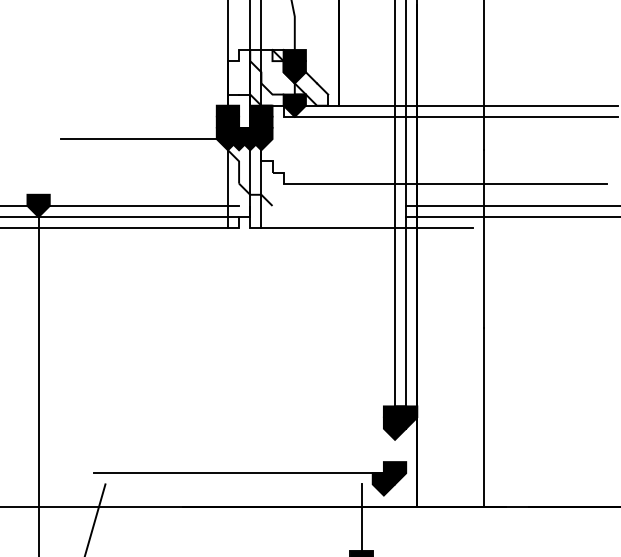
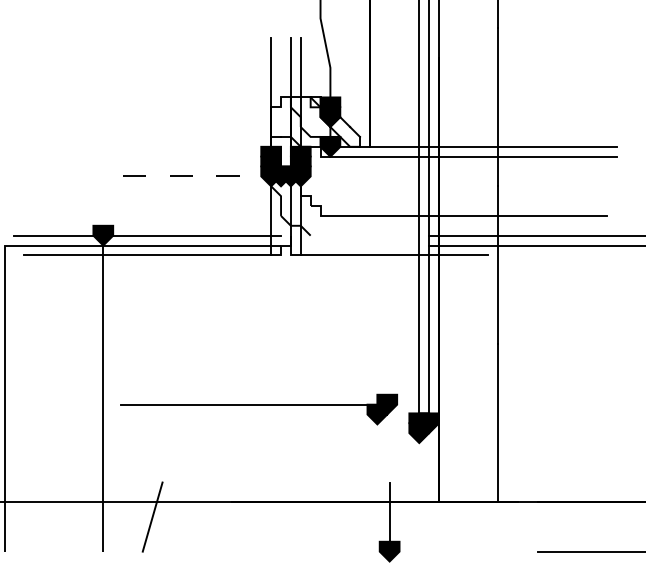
line: (144, 139) -> (197, 176), solid -> dashed
part: (249, 478) -> (258, 409), moved

